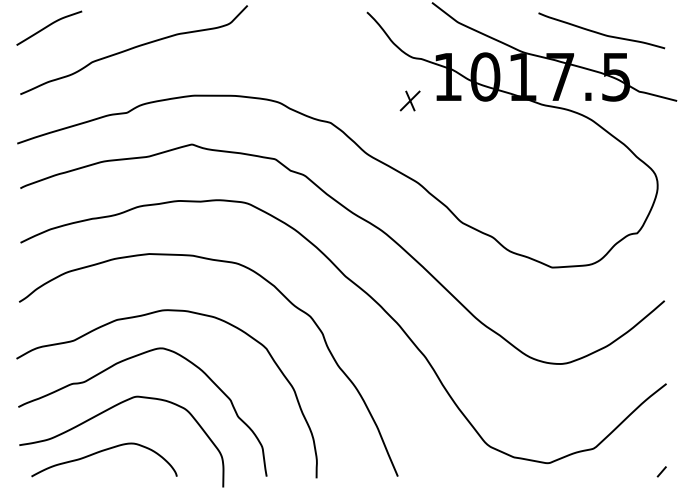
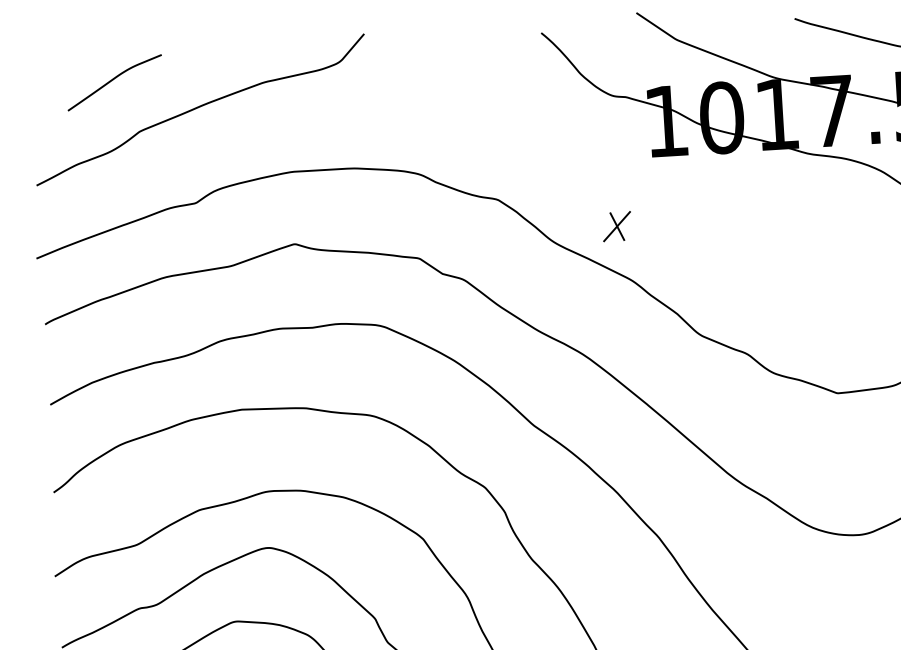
curve: (49, 26) -> (114, 80), moved
part: (409, 100) -> (615, 225), moved

